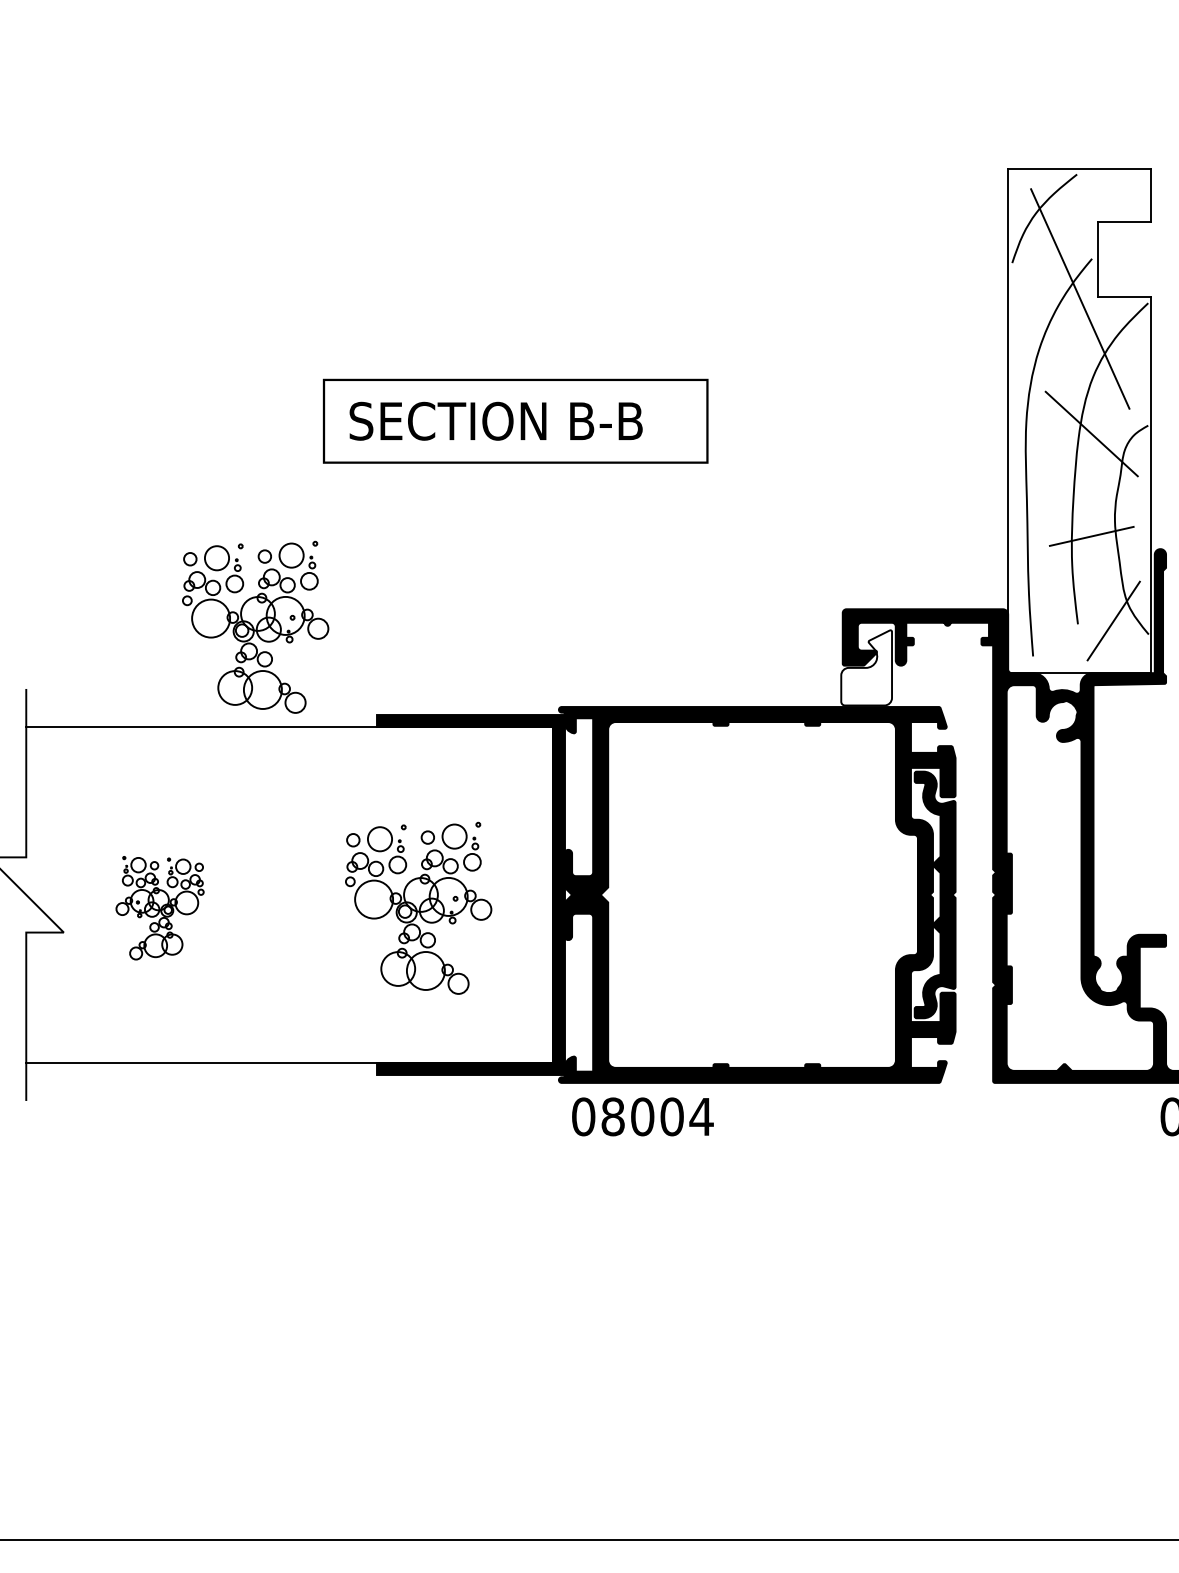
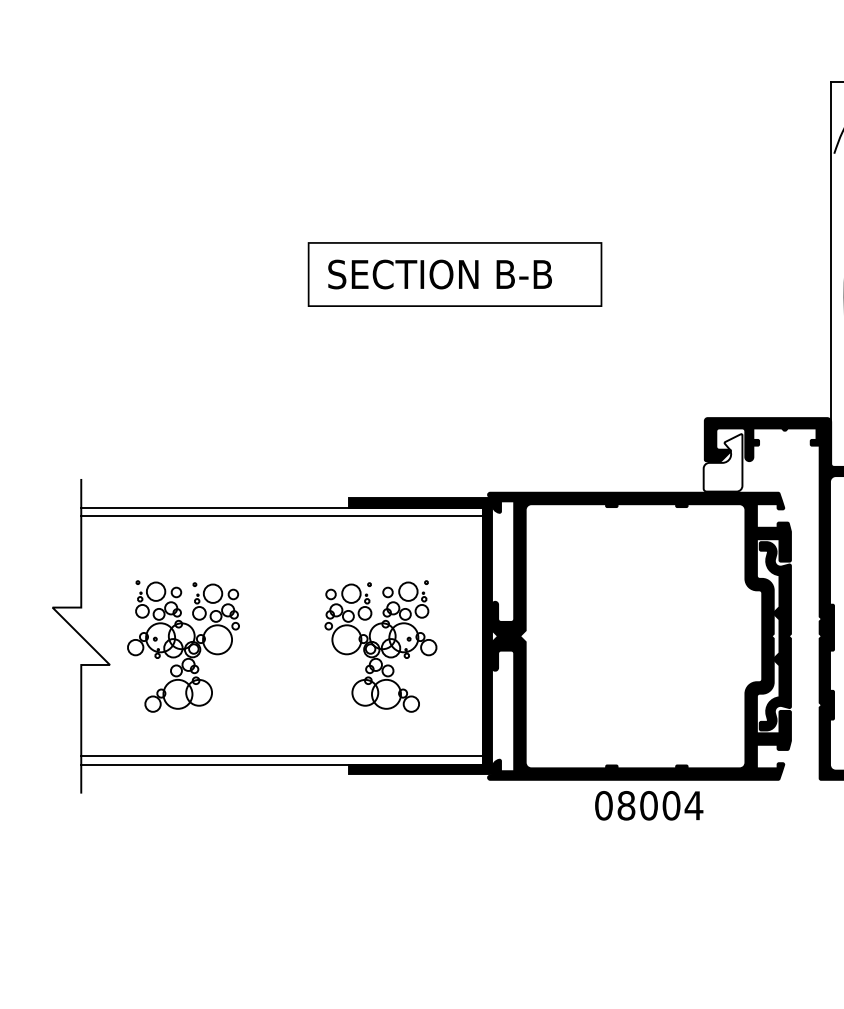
part: (255, 626) -> (256, 431), removed
line: (289, 737) -> (282, 516), added
part: (159, 907) -> (183, 645), size x1.67
line: (289, 1052) -> (282, 756), added
text: (642, 1116) -> (648, 805), moved

